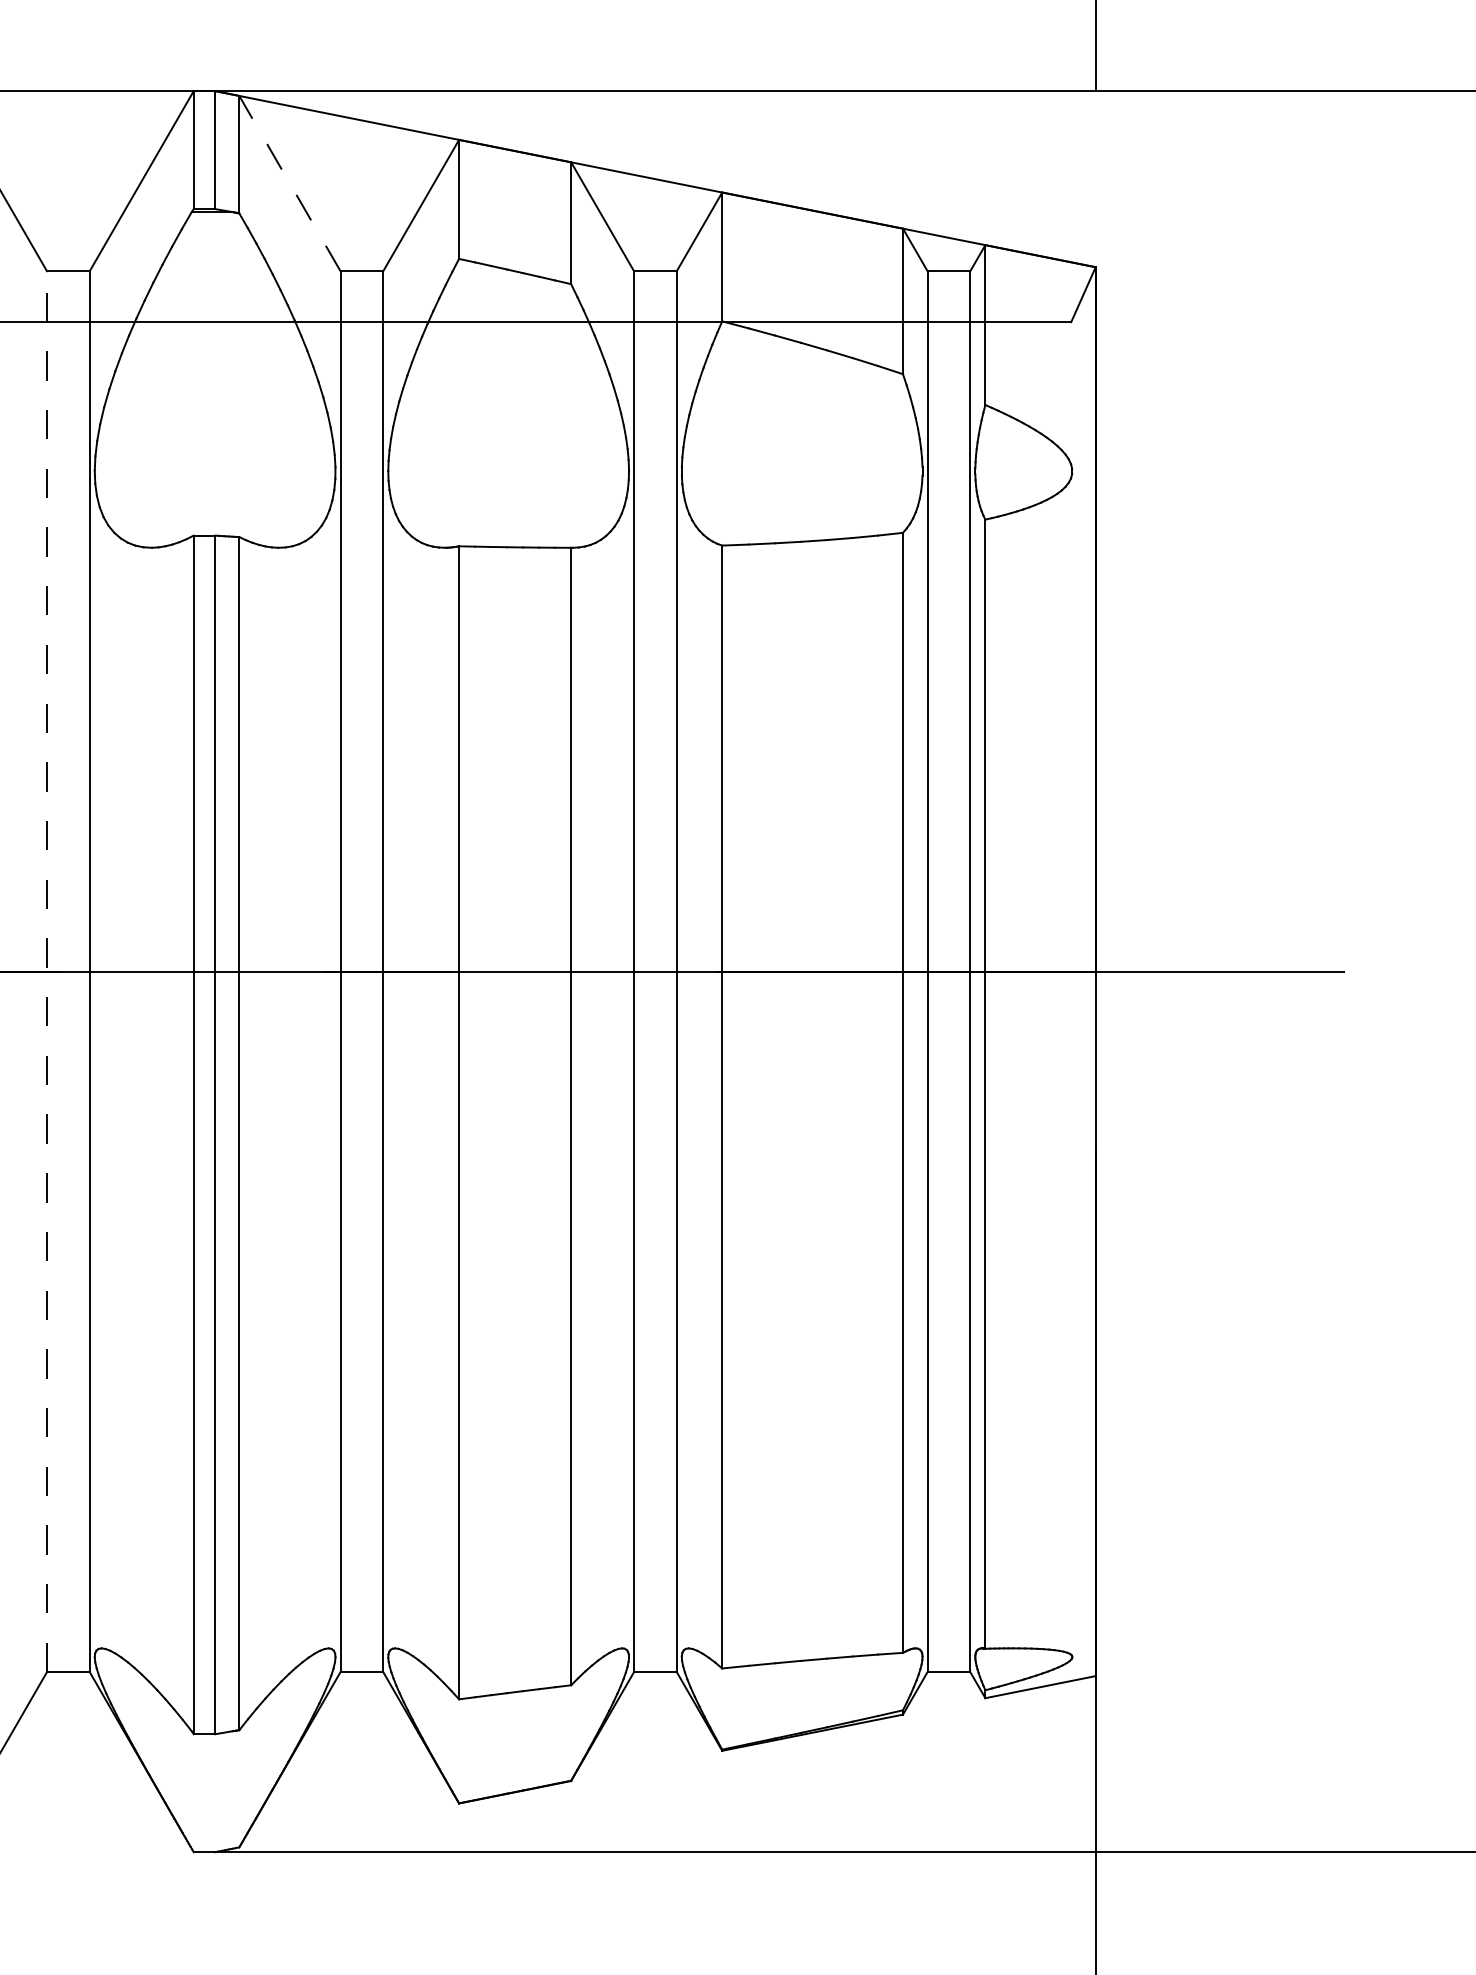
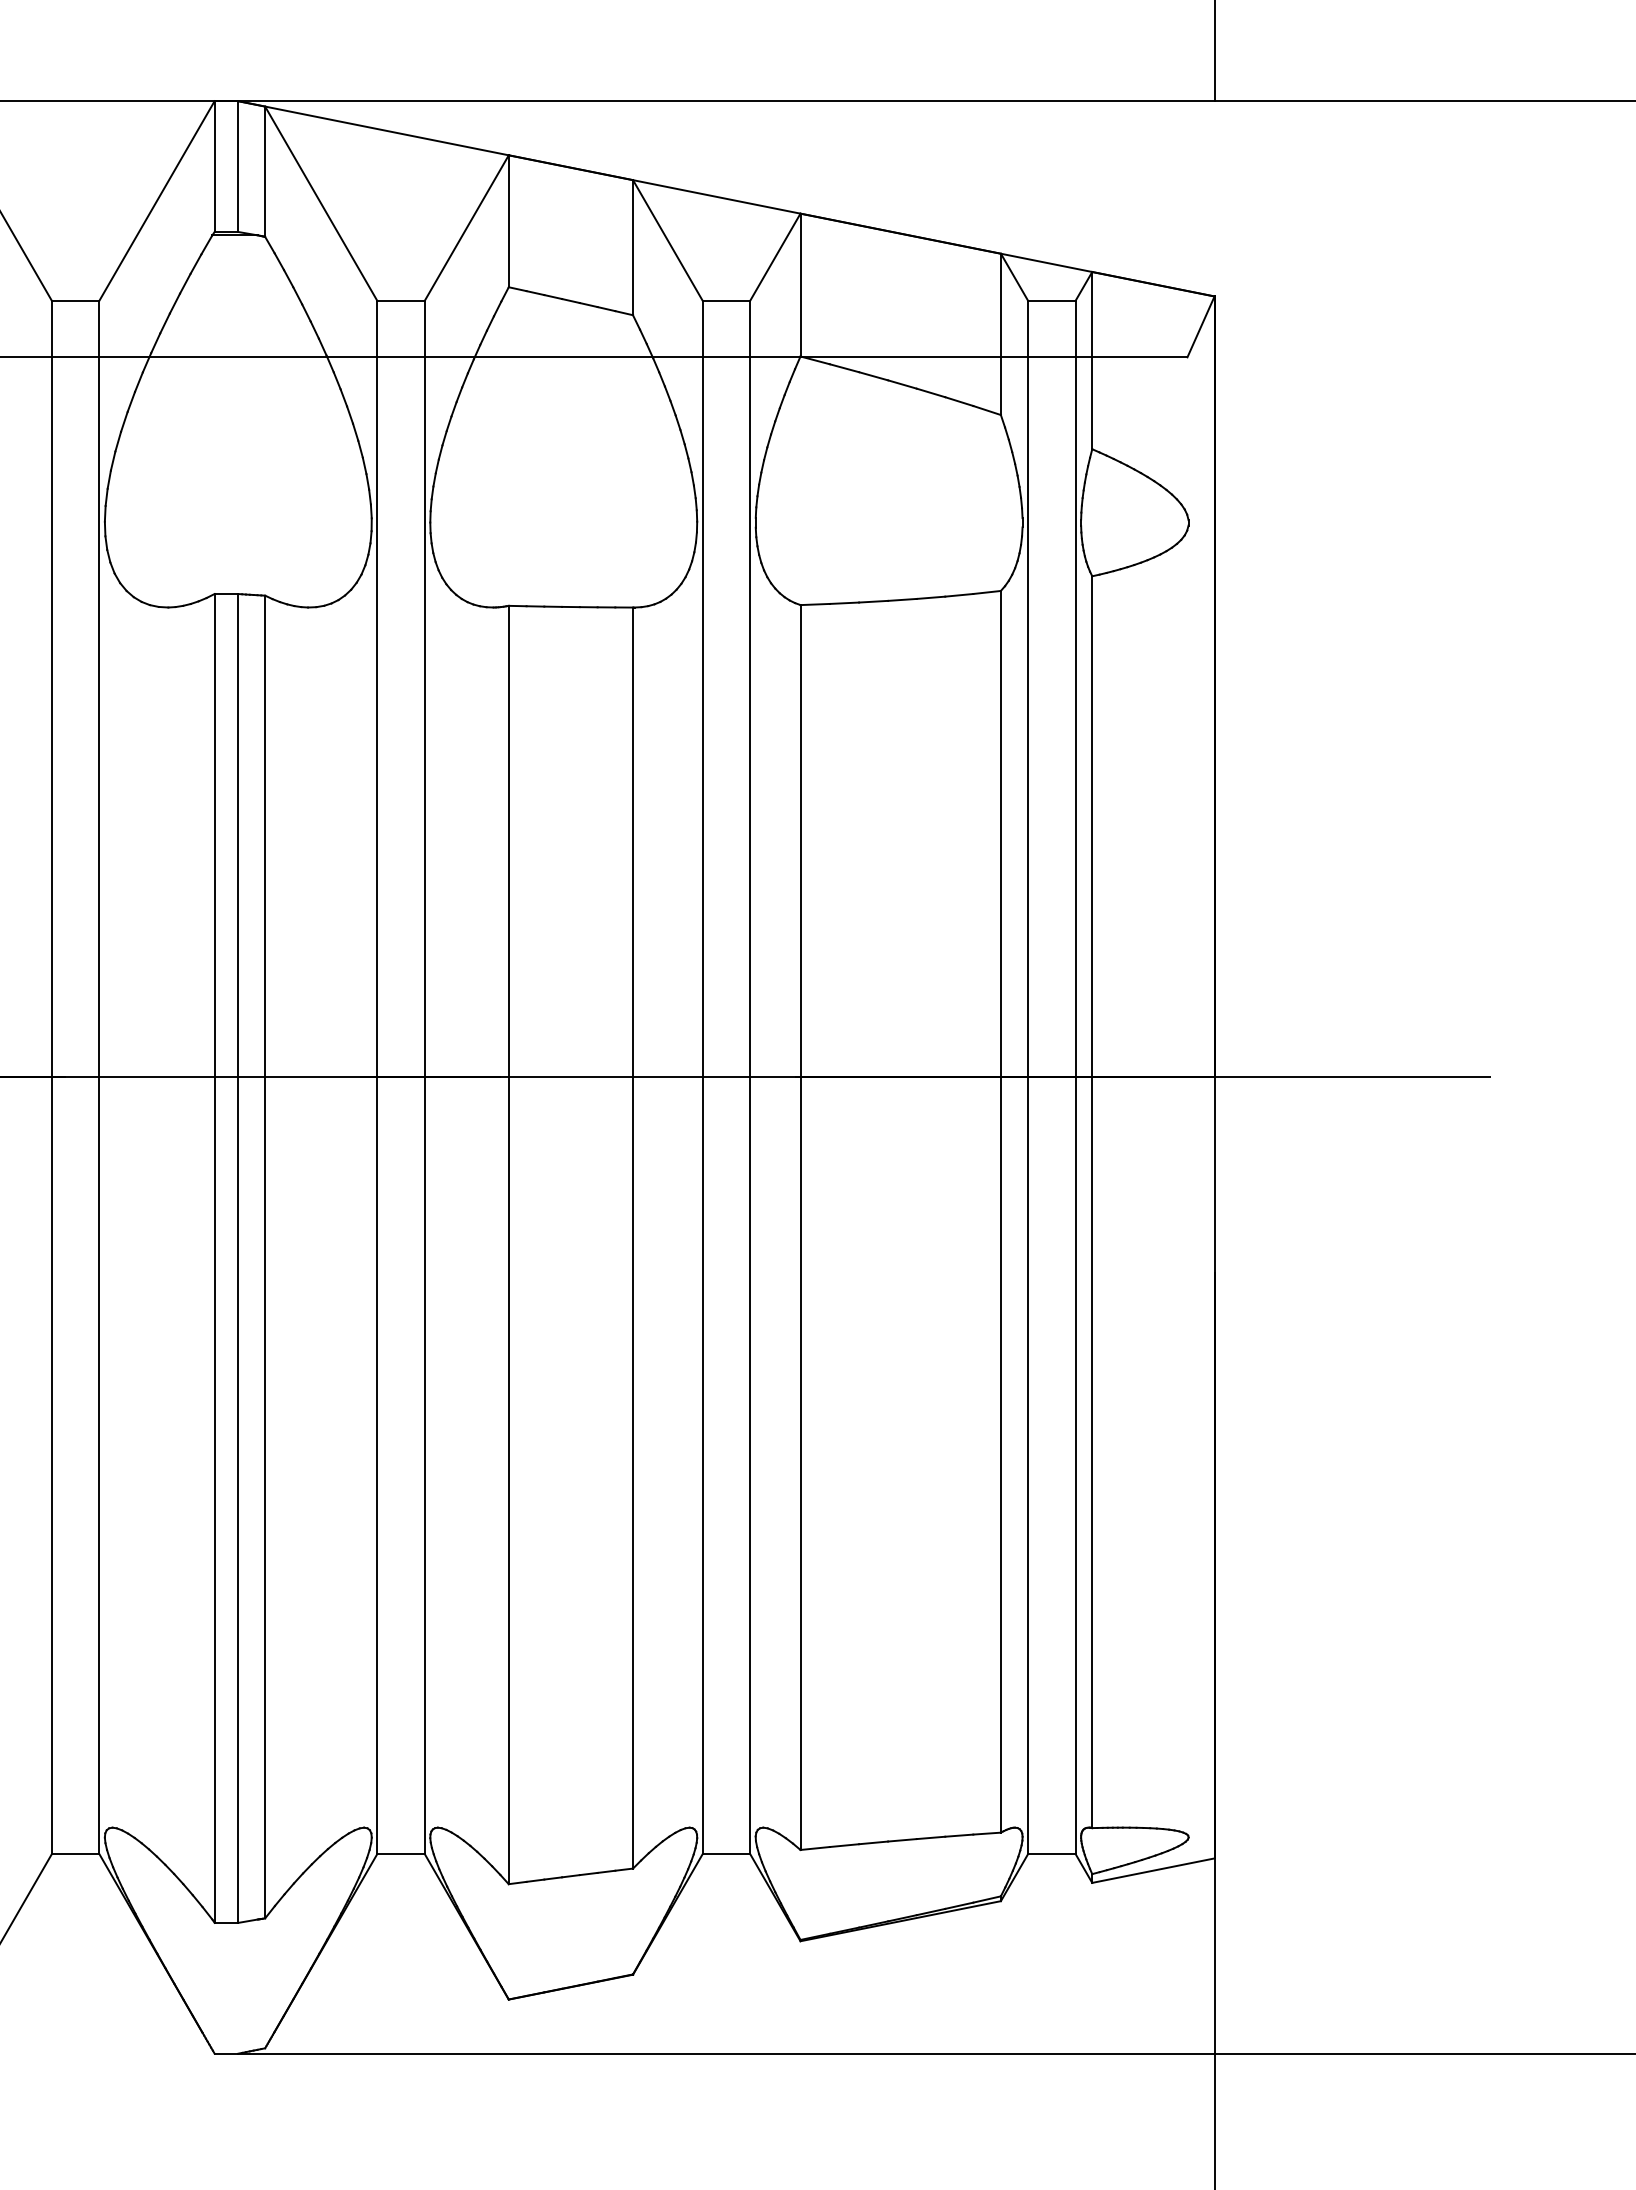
line: (289, 183) -> (320, 203), dashed -> solid
line: (46, 971) -> (51, 1077), dashed -> solid

